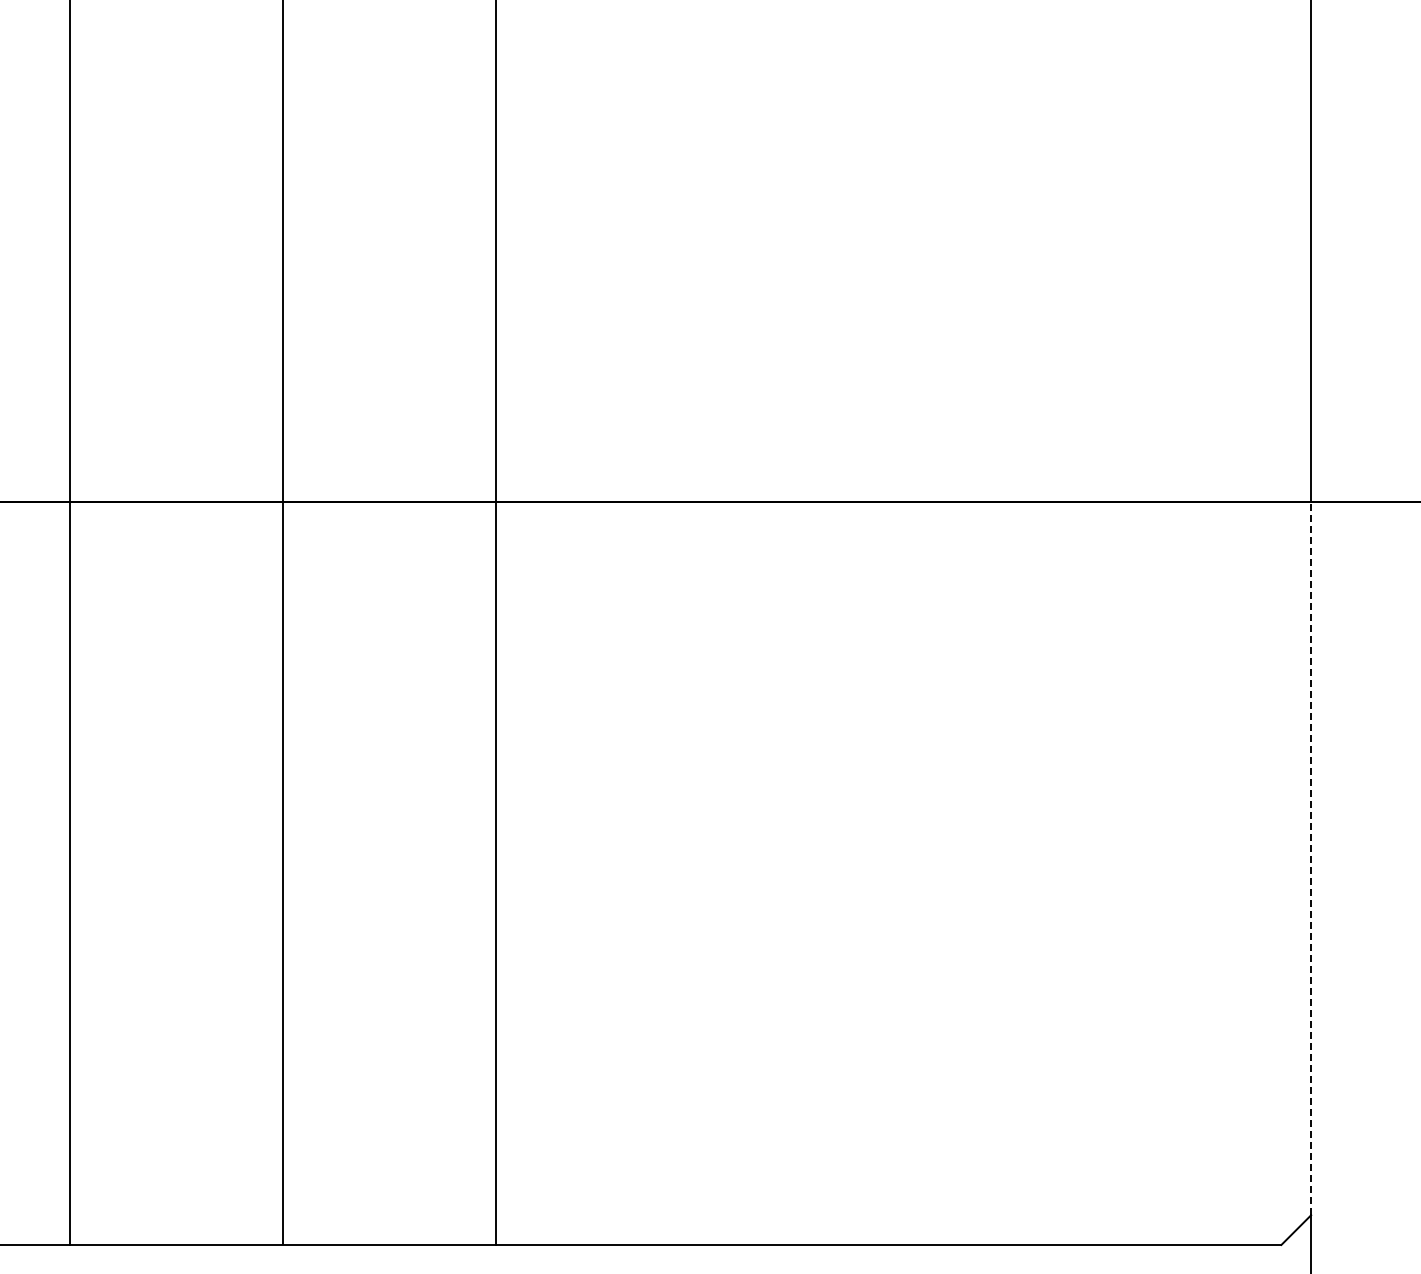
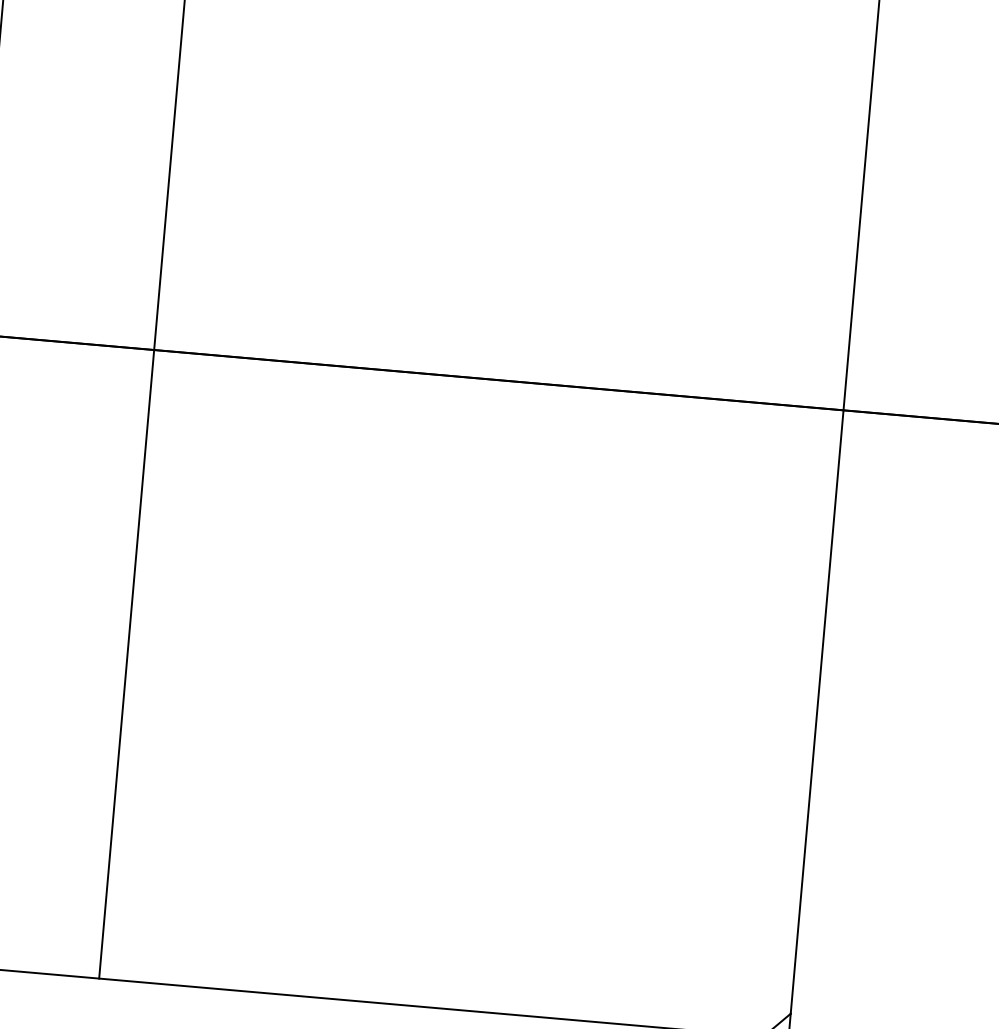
line: (1311, 858) -> (817, 712), dashed -> solid

